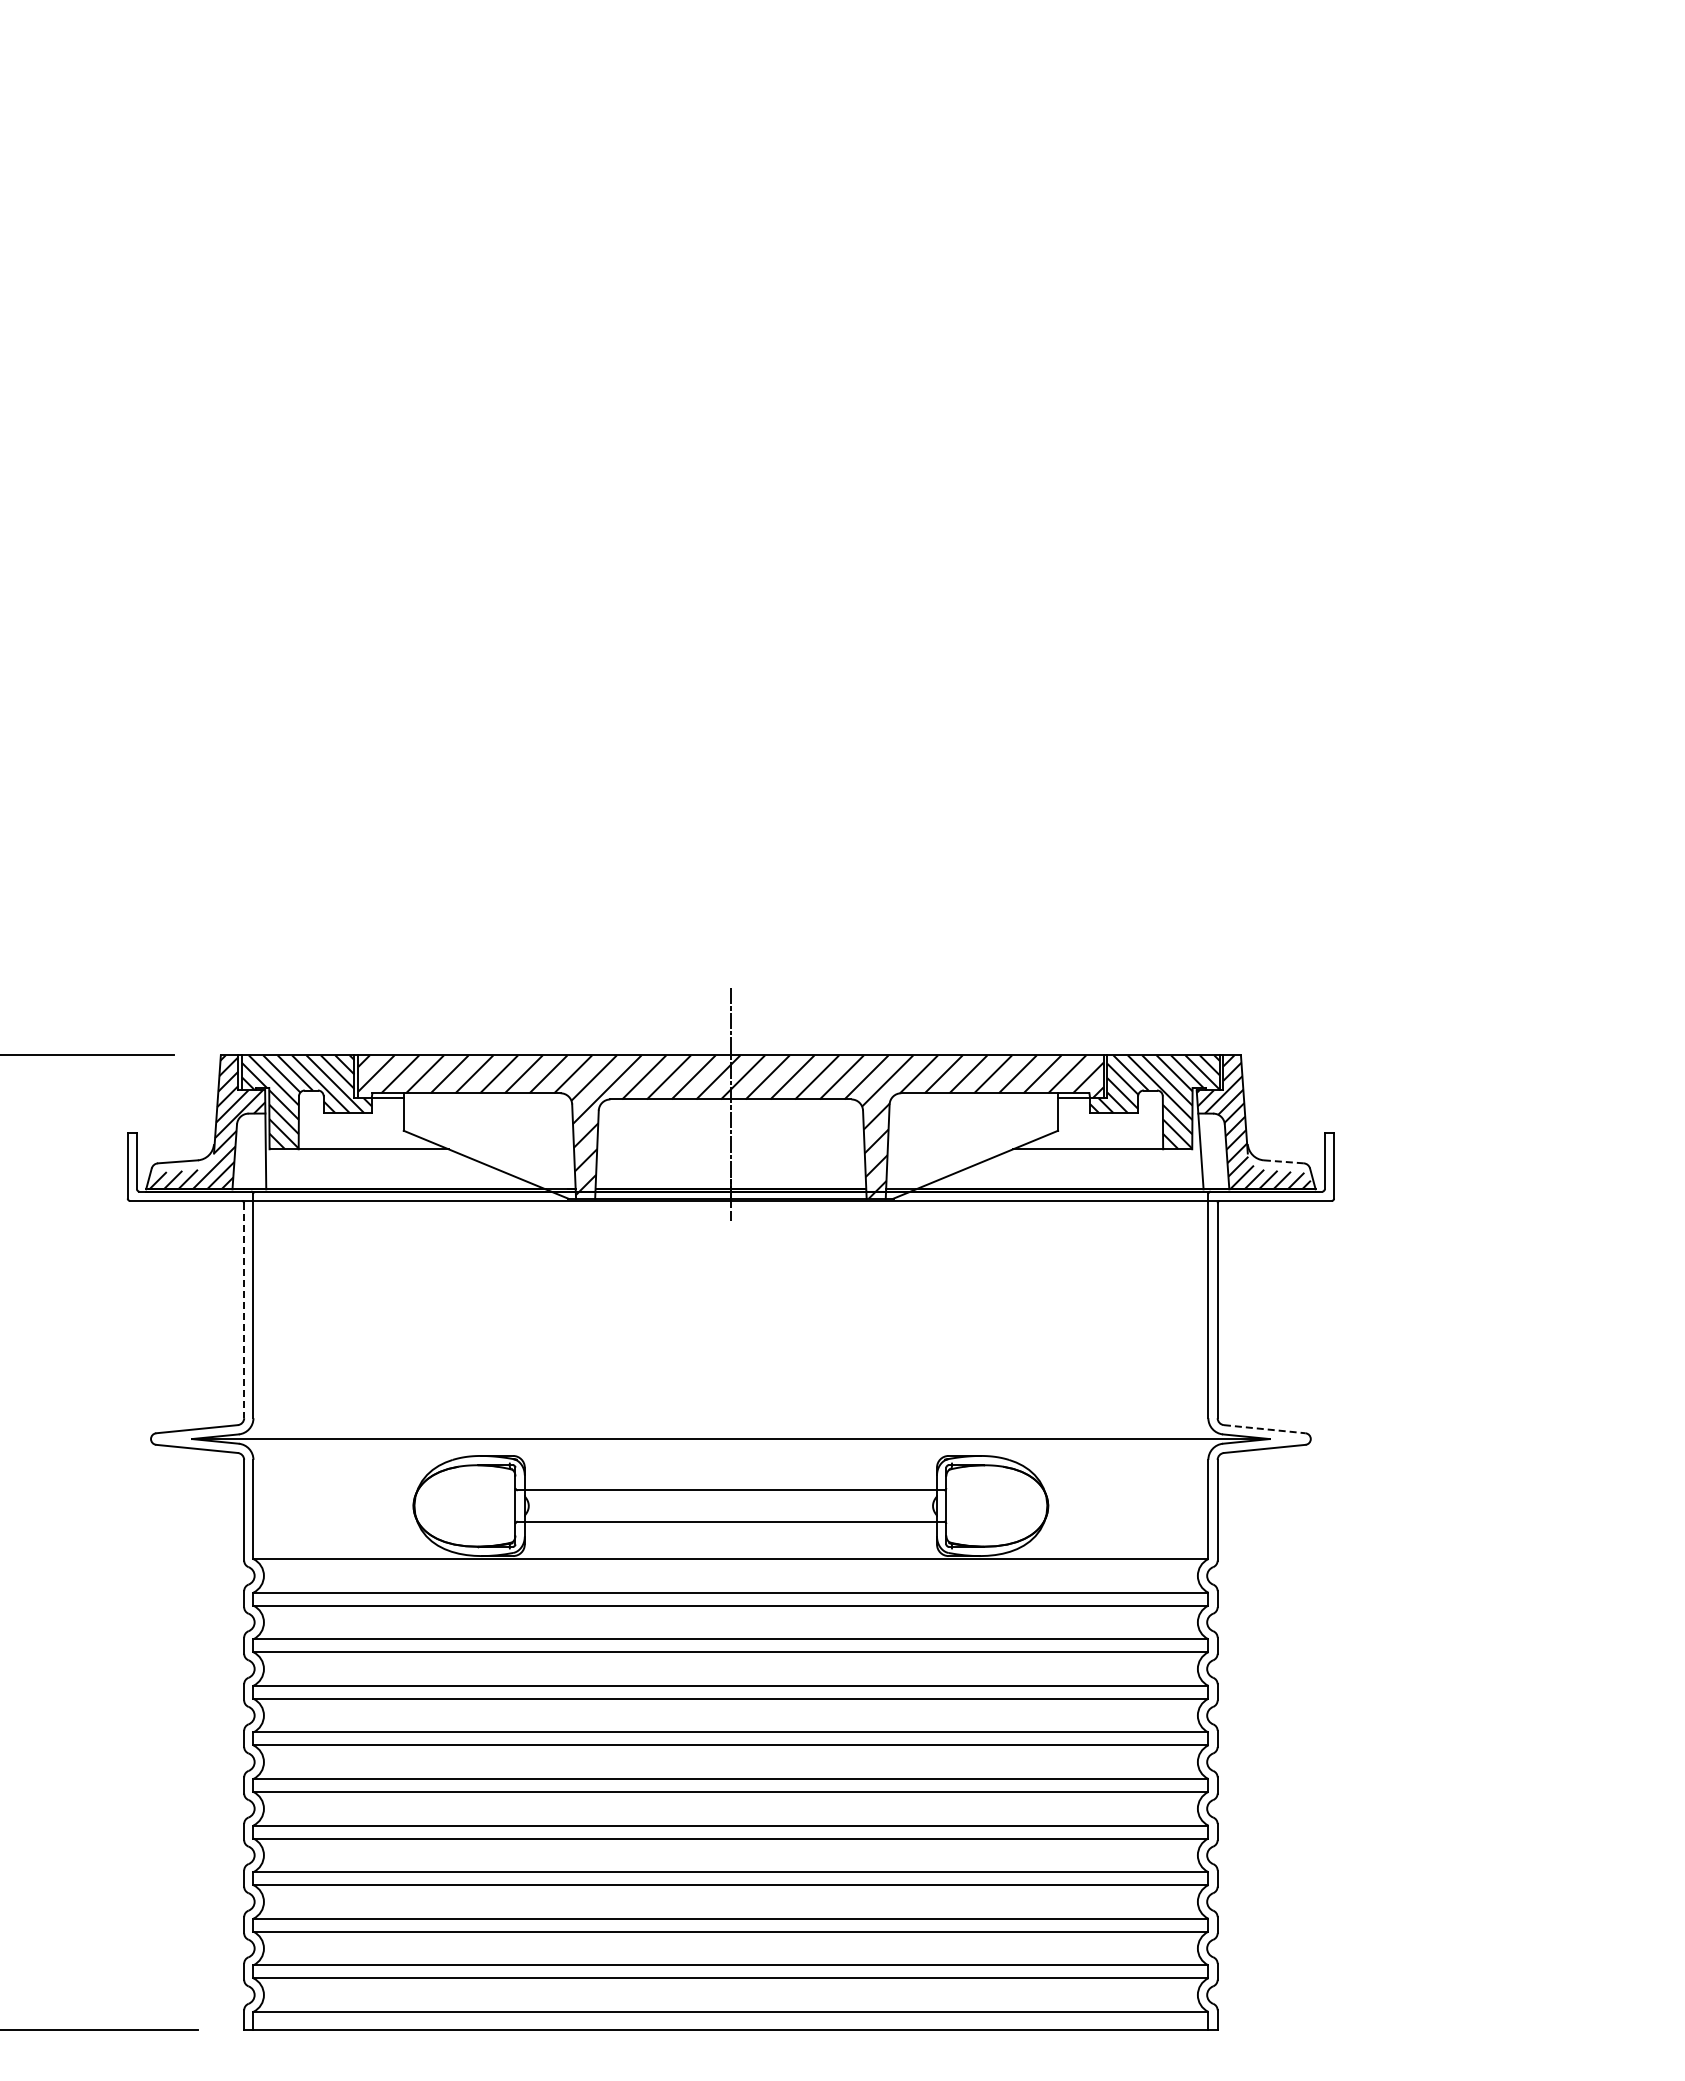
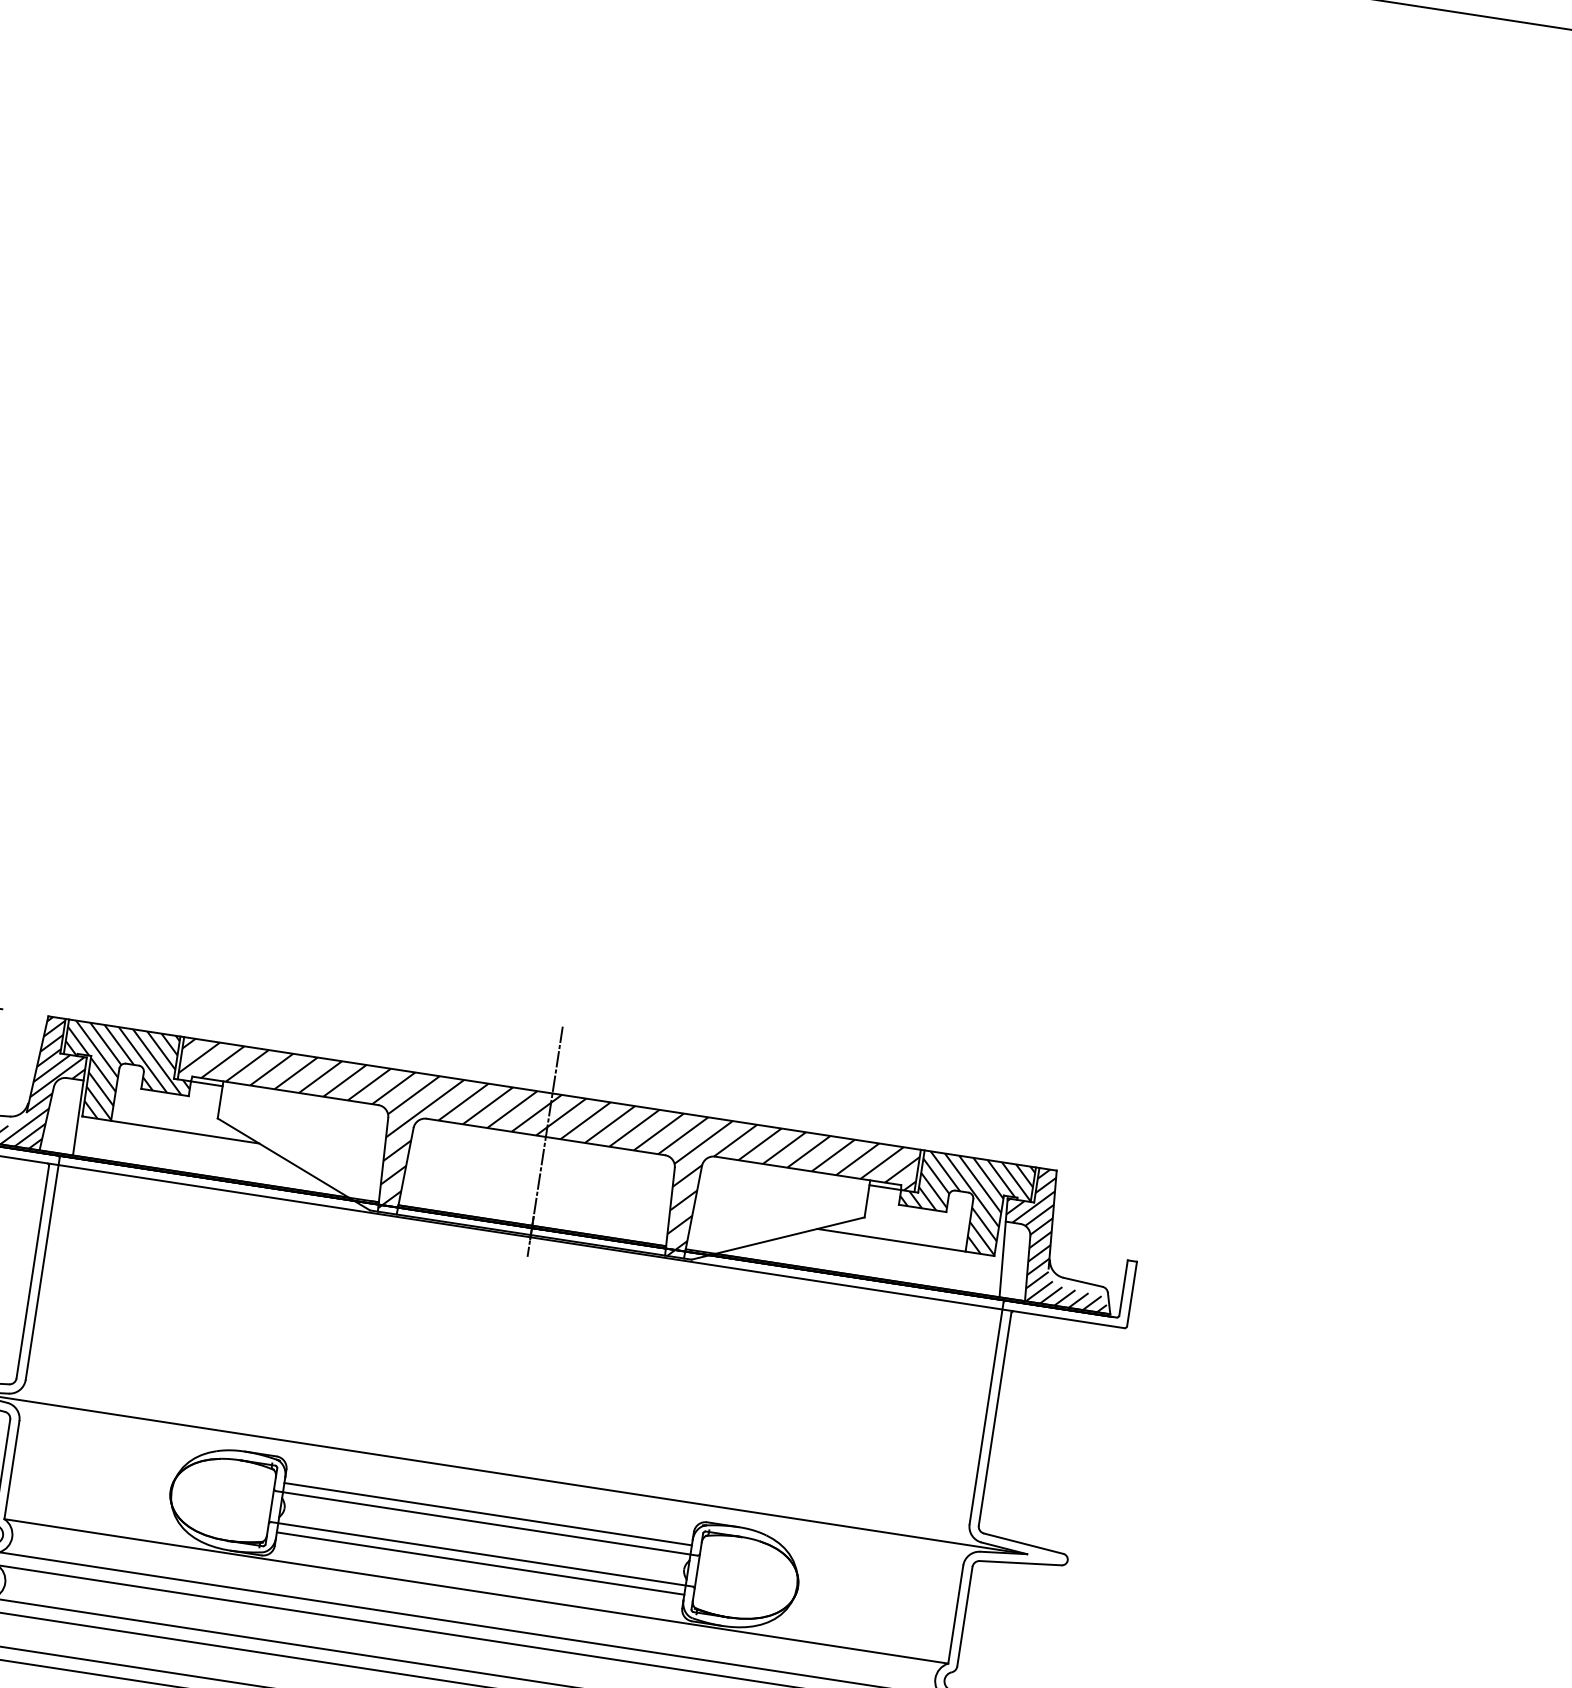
line: (1283, 1161) -> (1082, 1281), dashed -> solid
line: (244, 1311) -> (33, 1273), dashed -> solid
line: (1265, 1429) -> (1024, 1544), dashed -> solid
line: (730, 1481) -> (487, 1514), added
line: (730, 1531) -> (480, 1563), added

